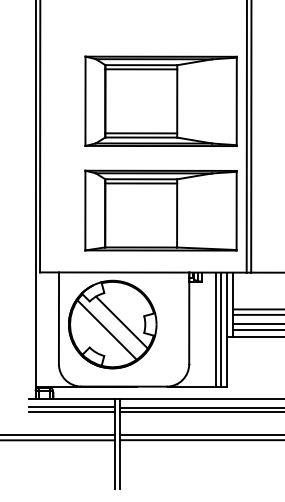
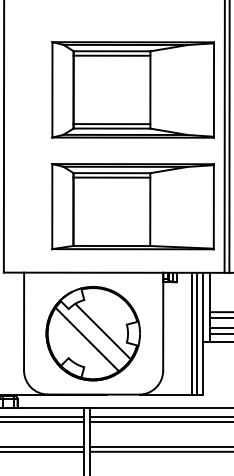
part: (112, 324) -> (93, 333), moved

